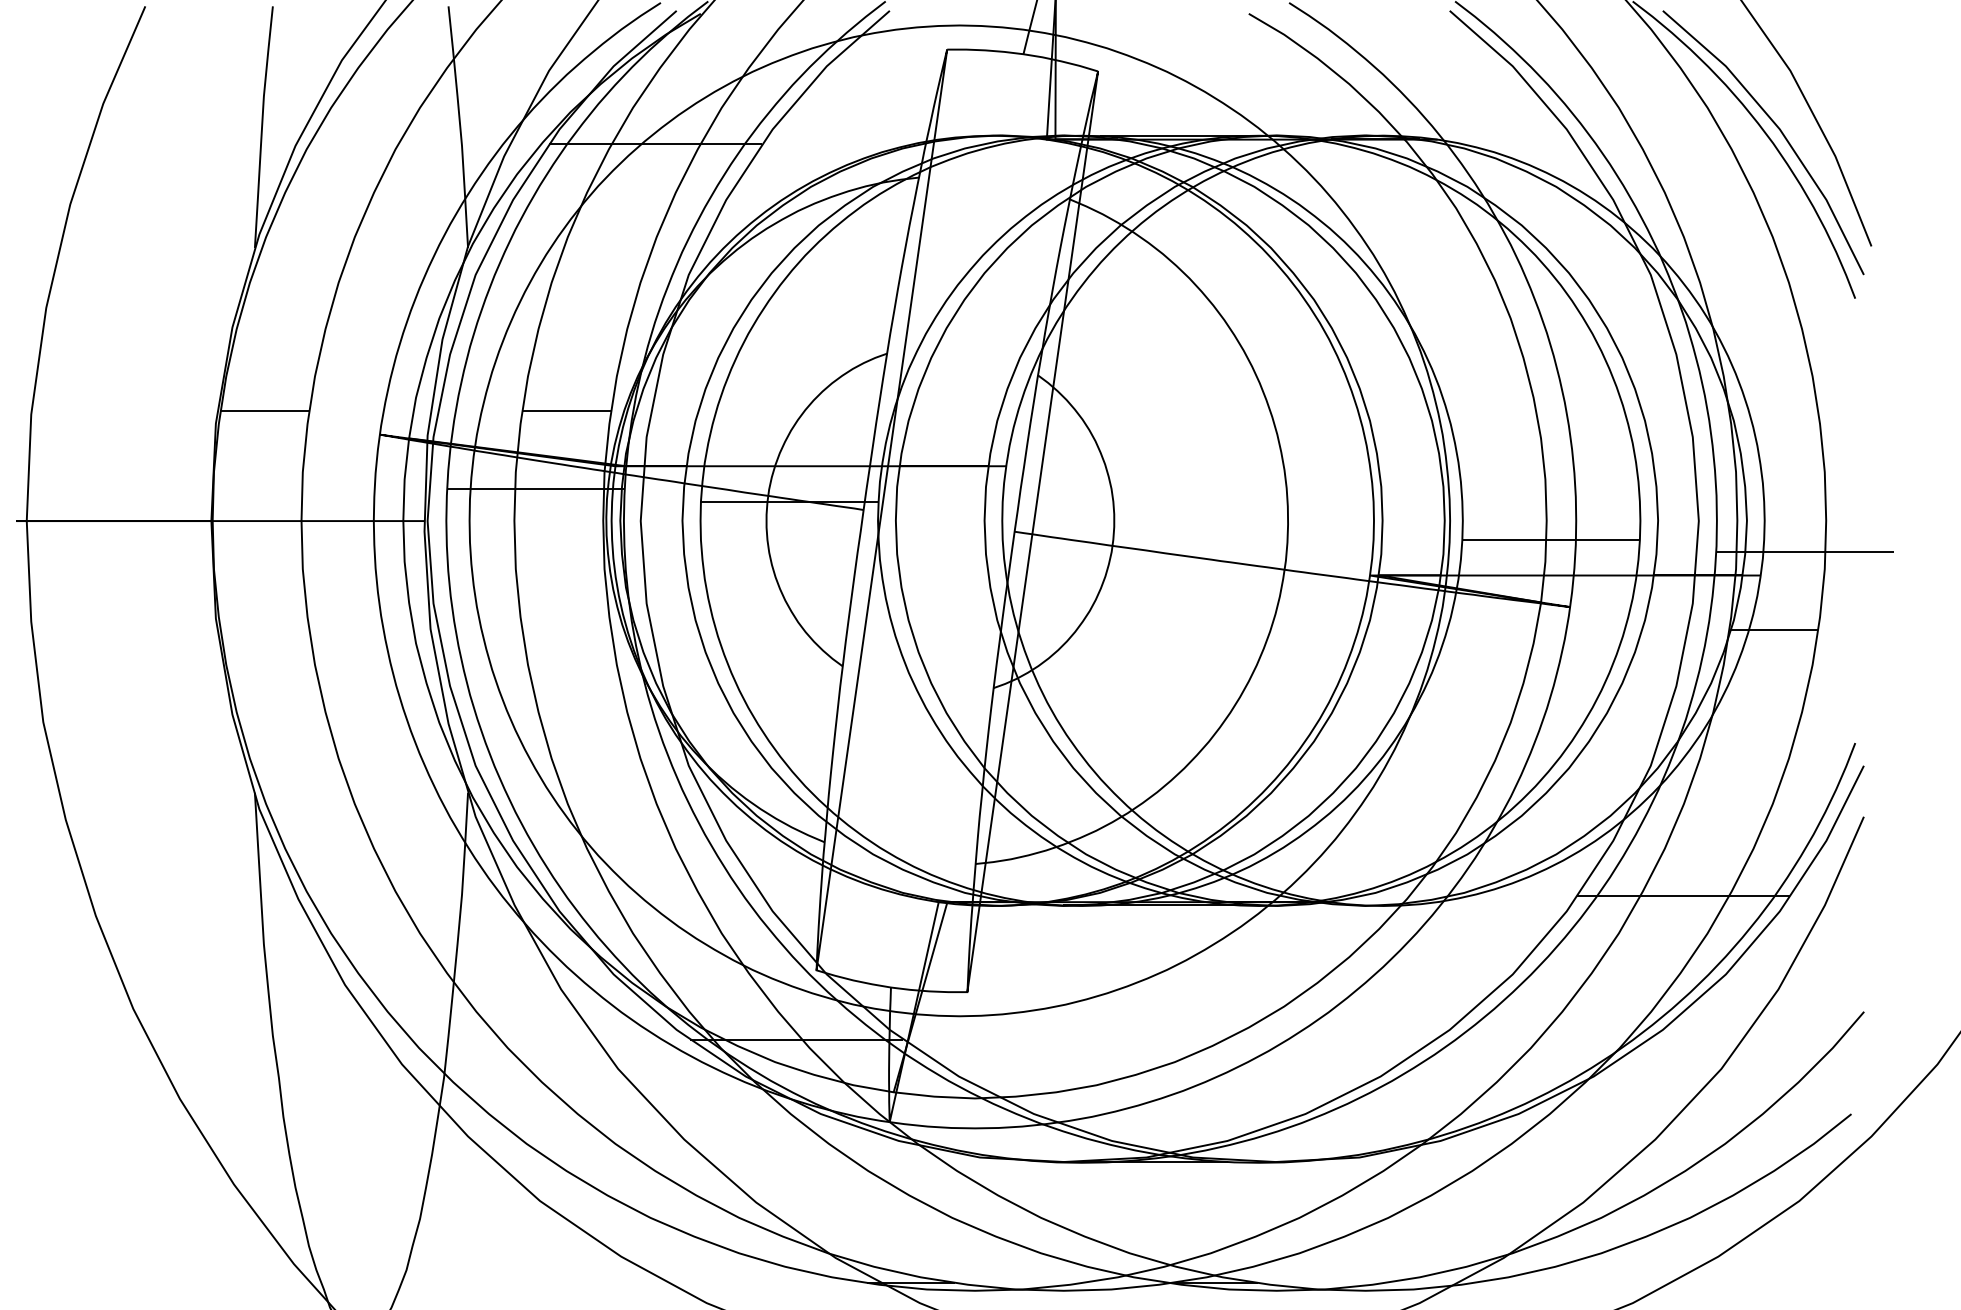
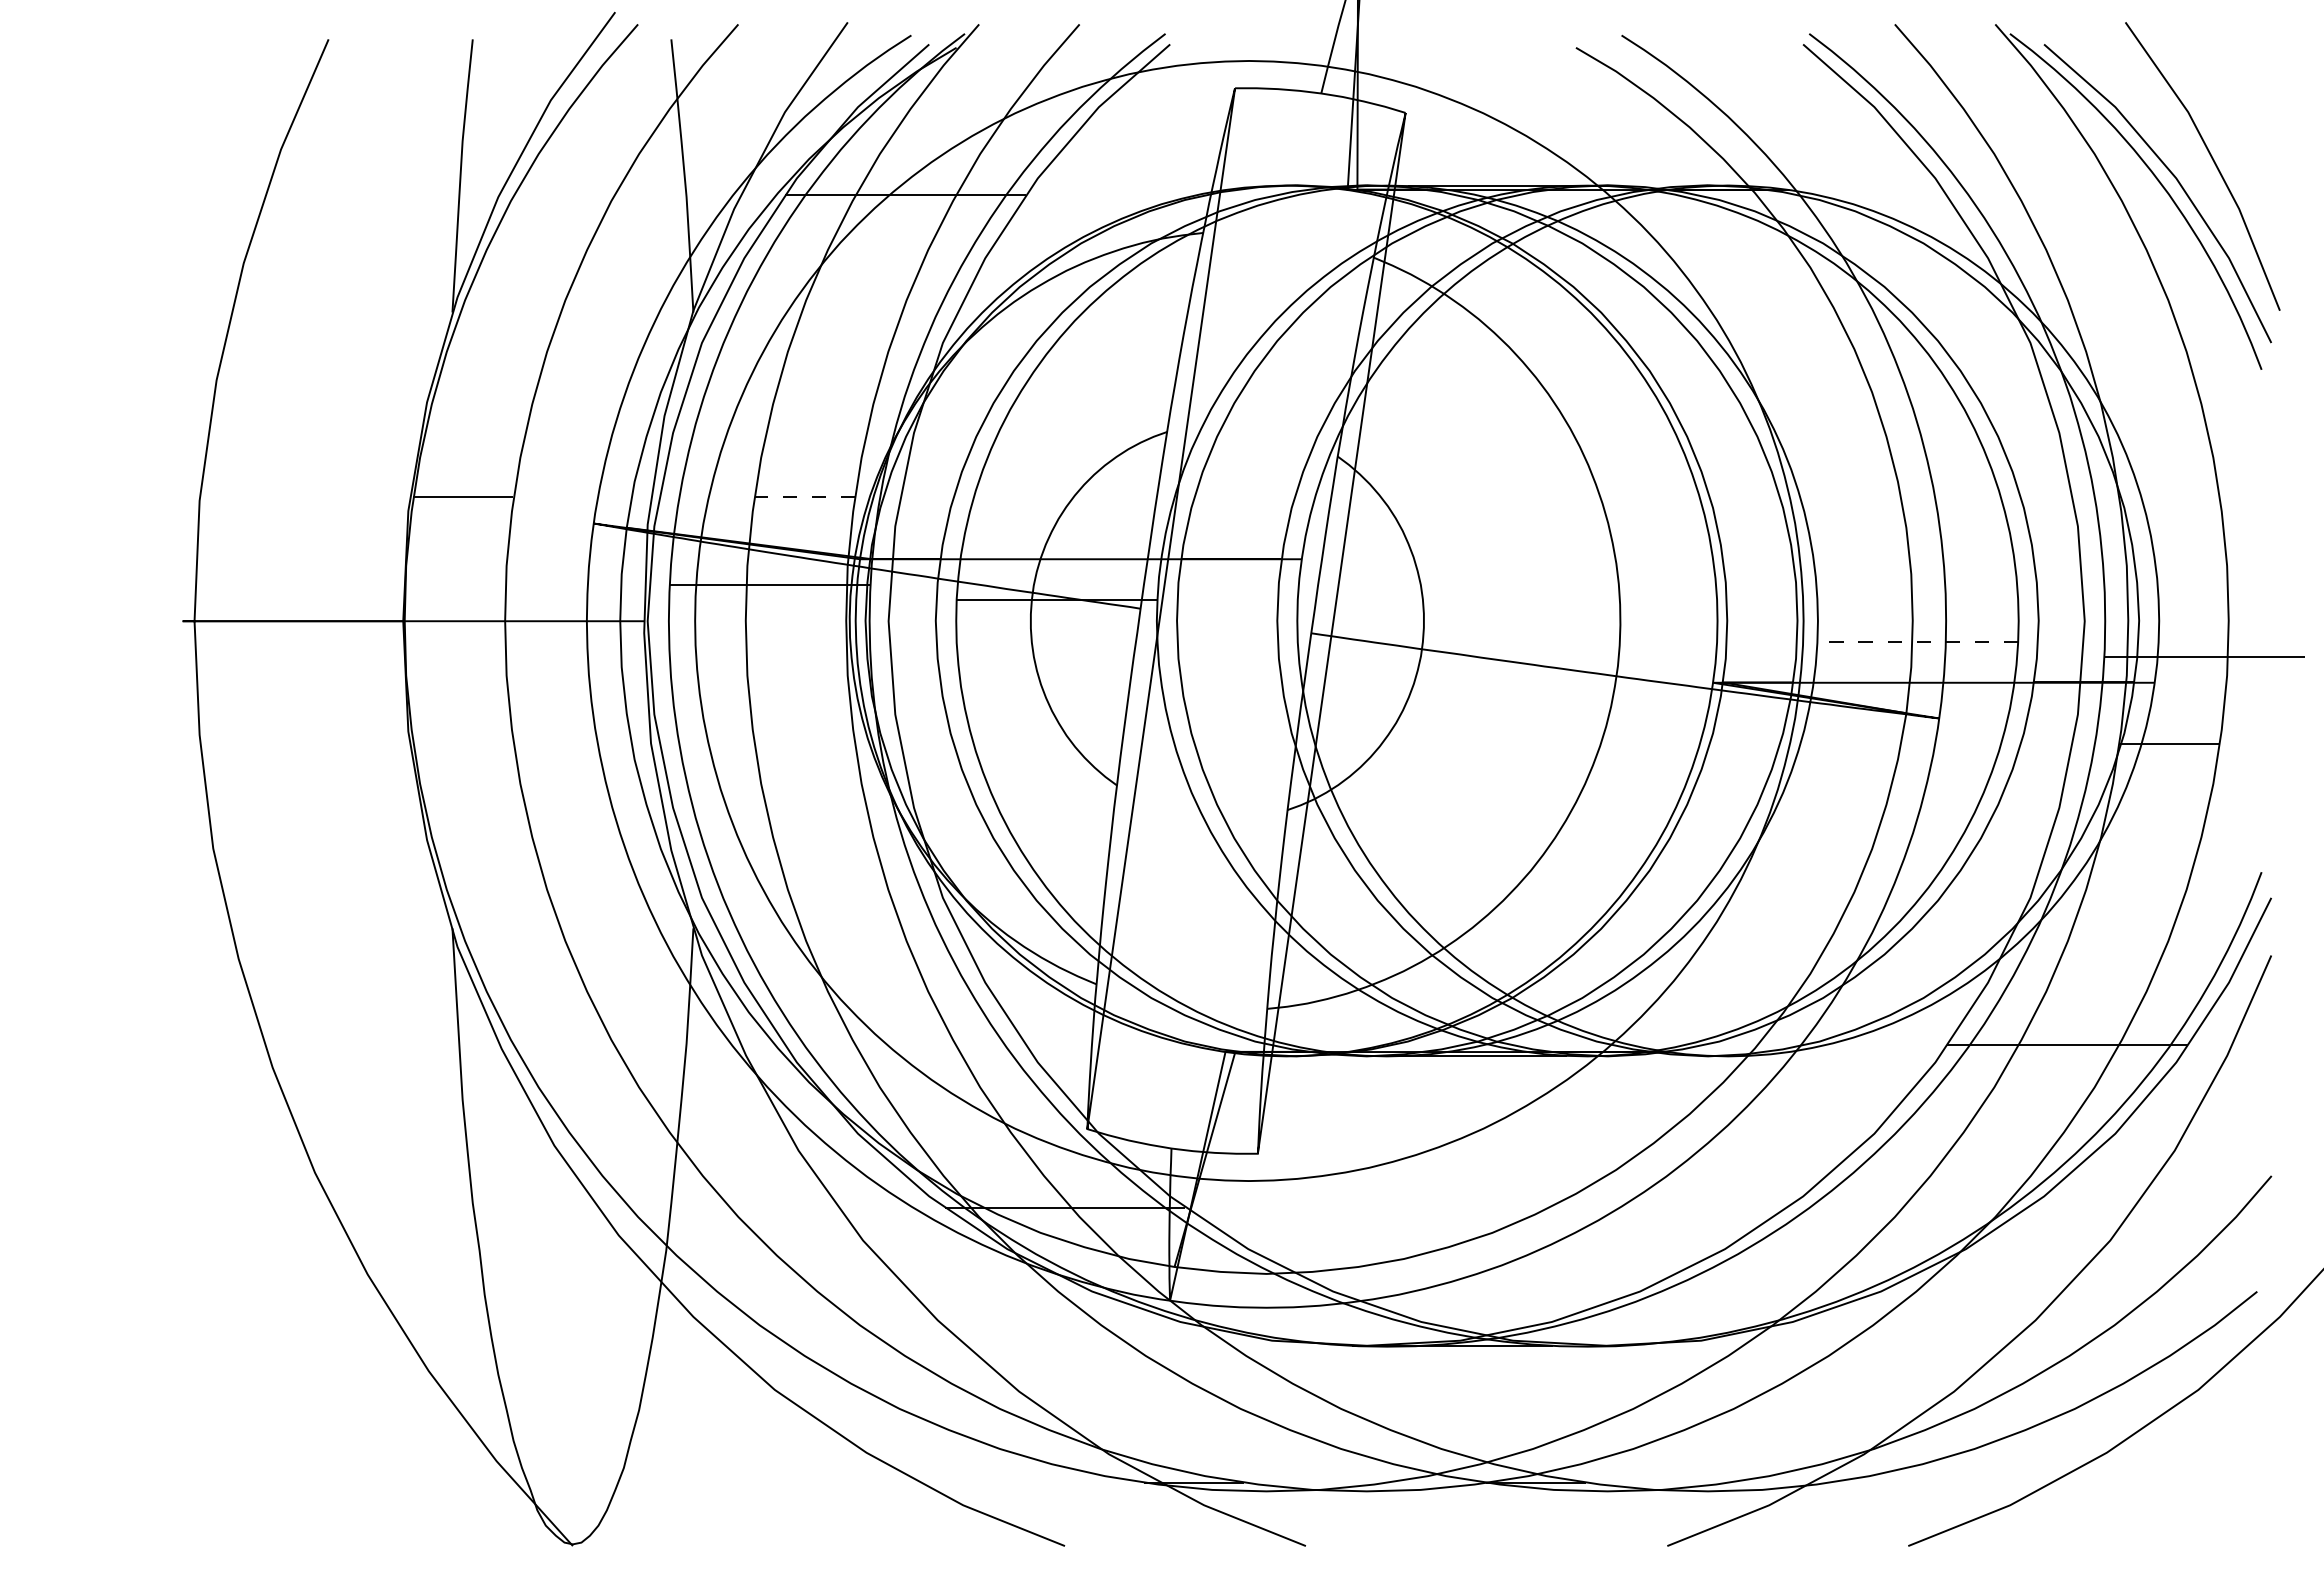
line: (566, 411) -> (804, 497), solid -> dashed
line: (1550, 539) -> (1917, 642), solid -> dashed

